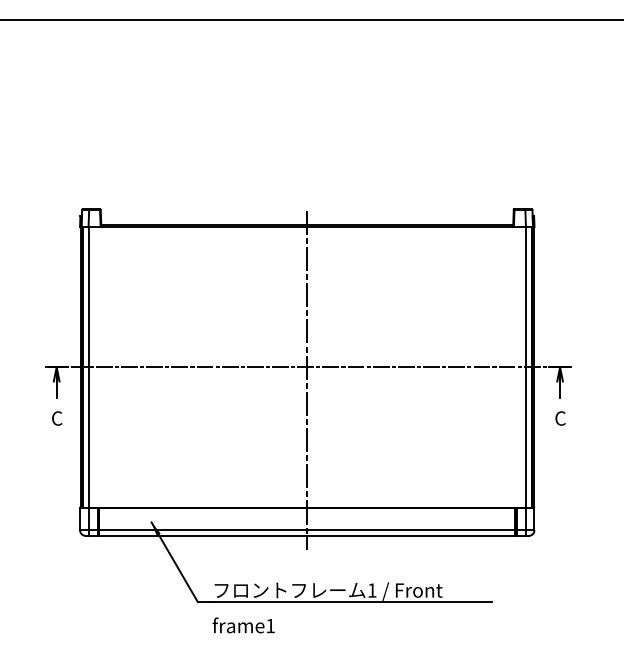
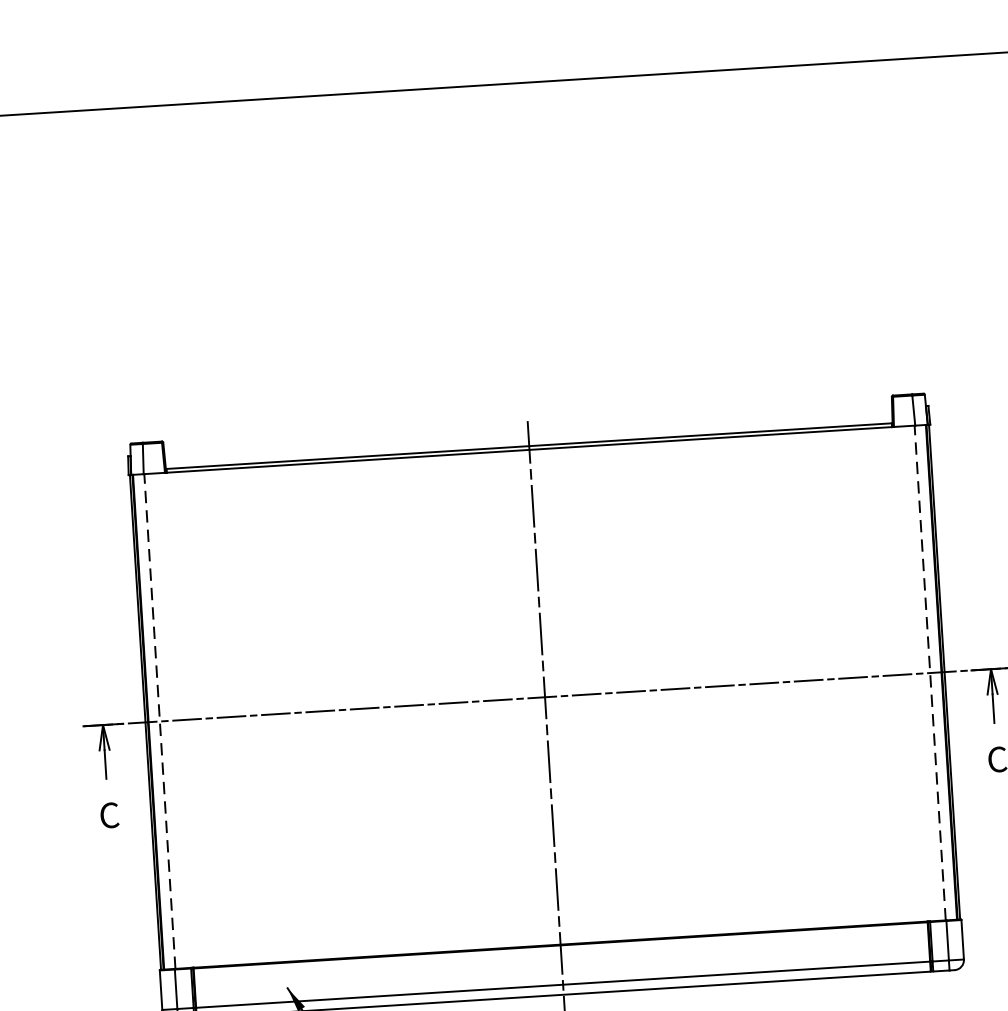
line: (88, 366) -> (159, 720), solid -> dashed
line: (525, 366) -> (929, 671), solid -> dashed

